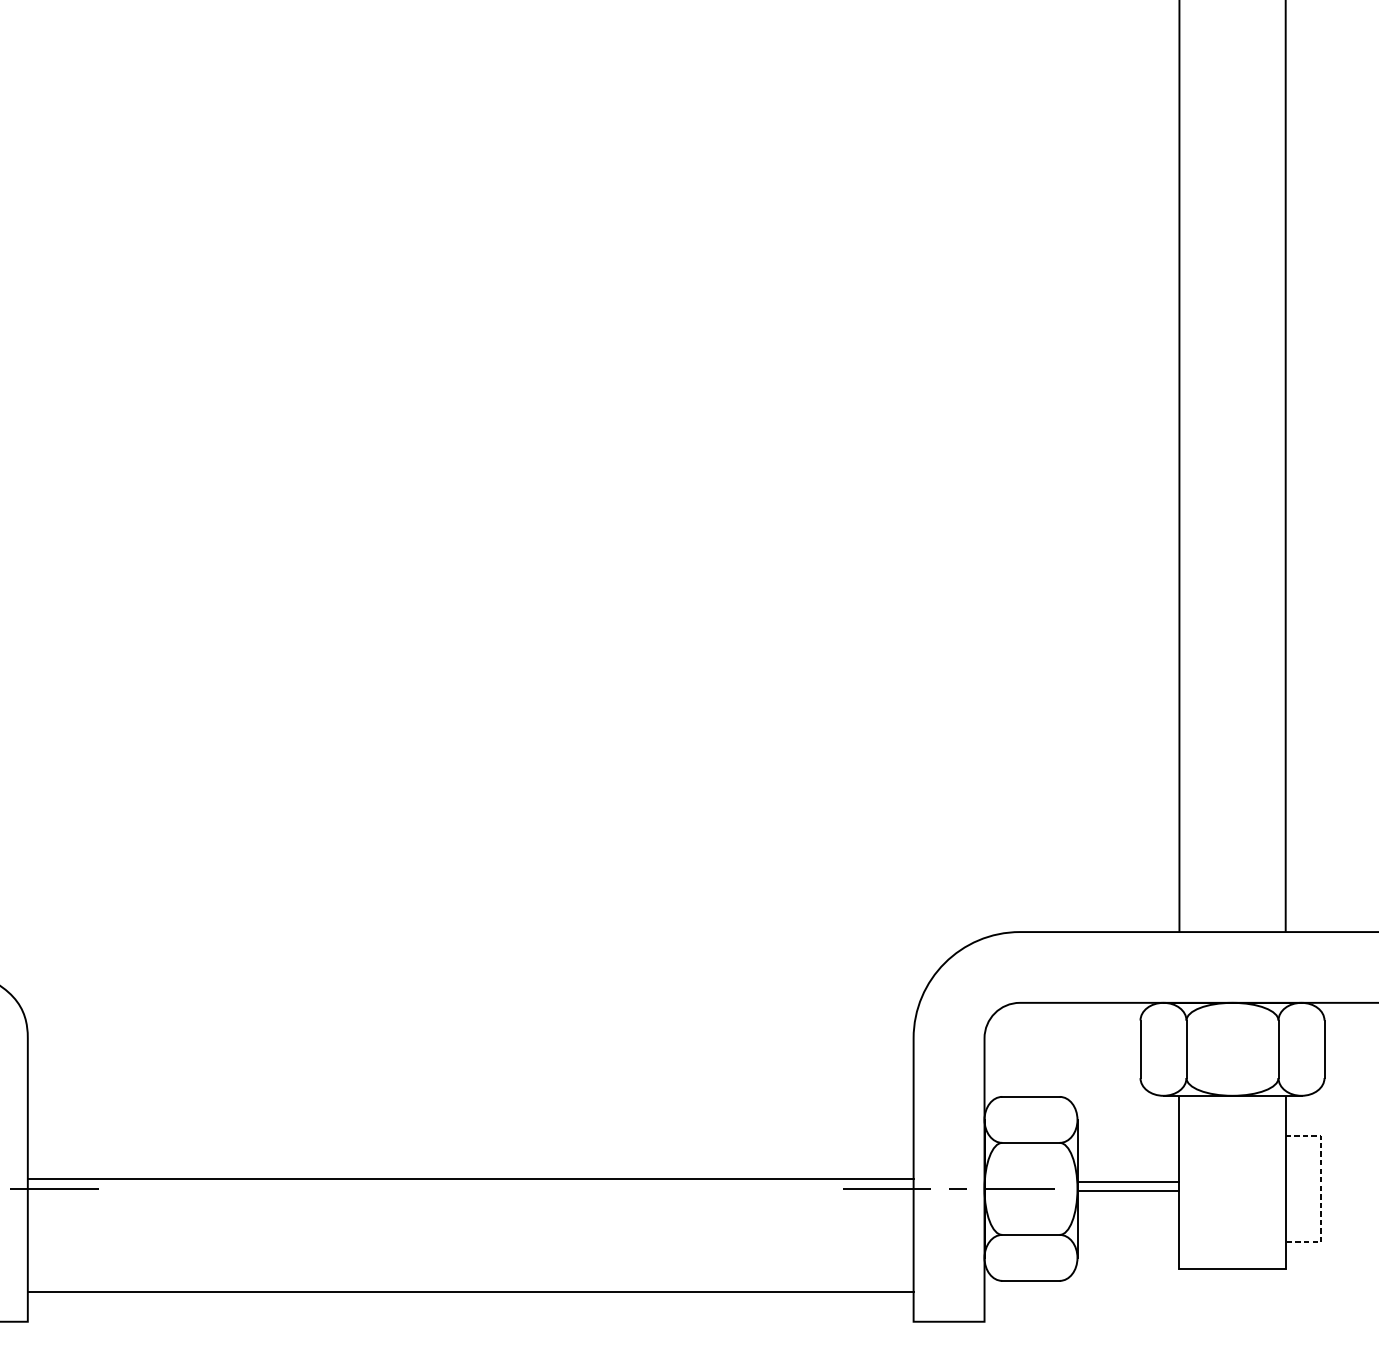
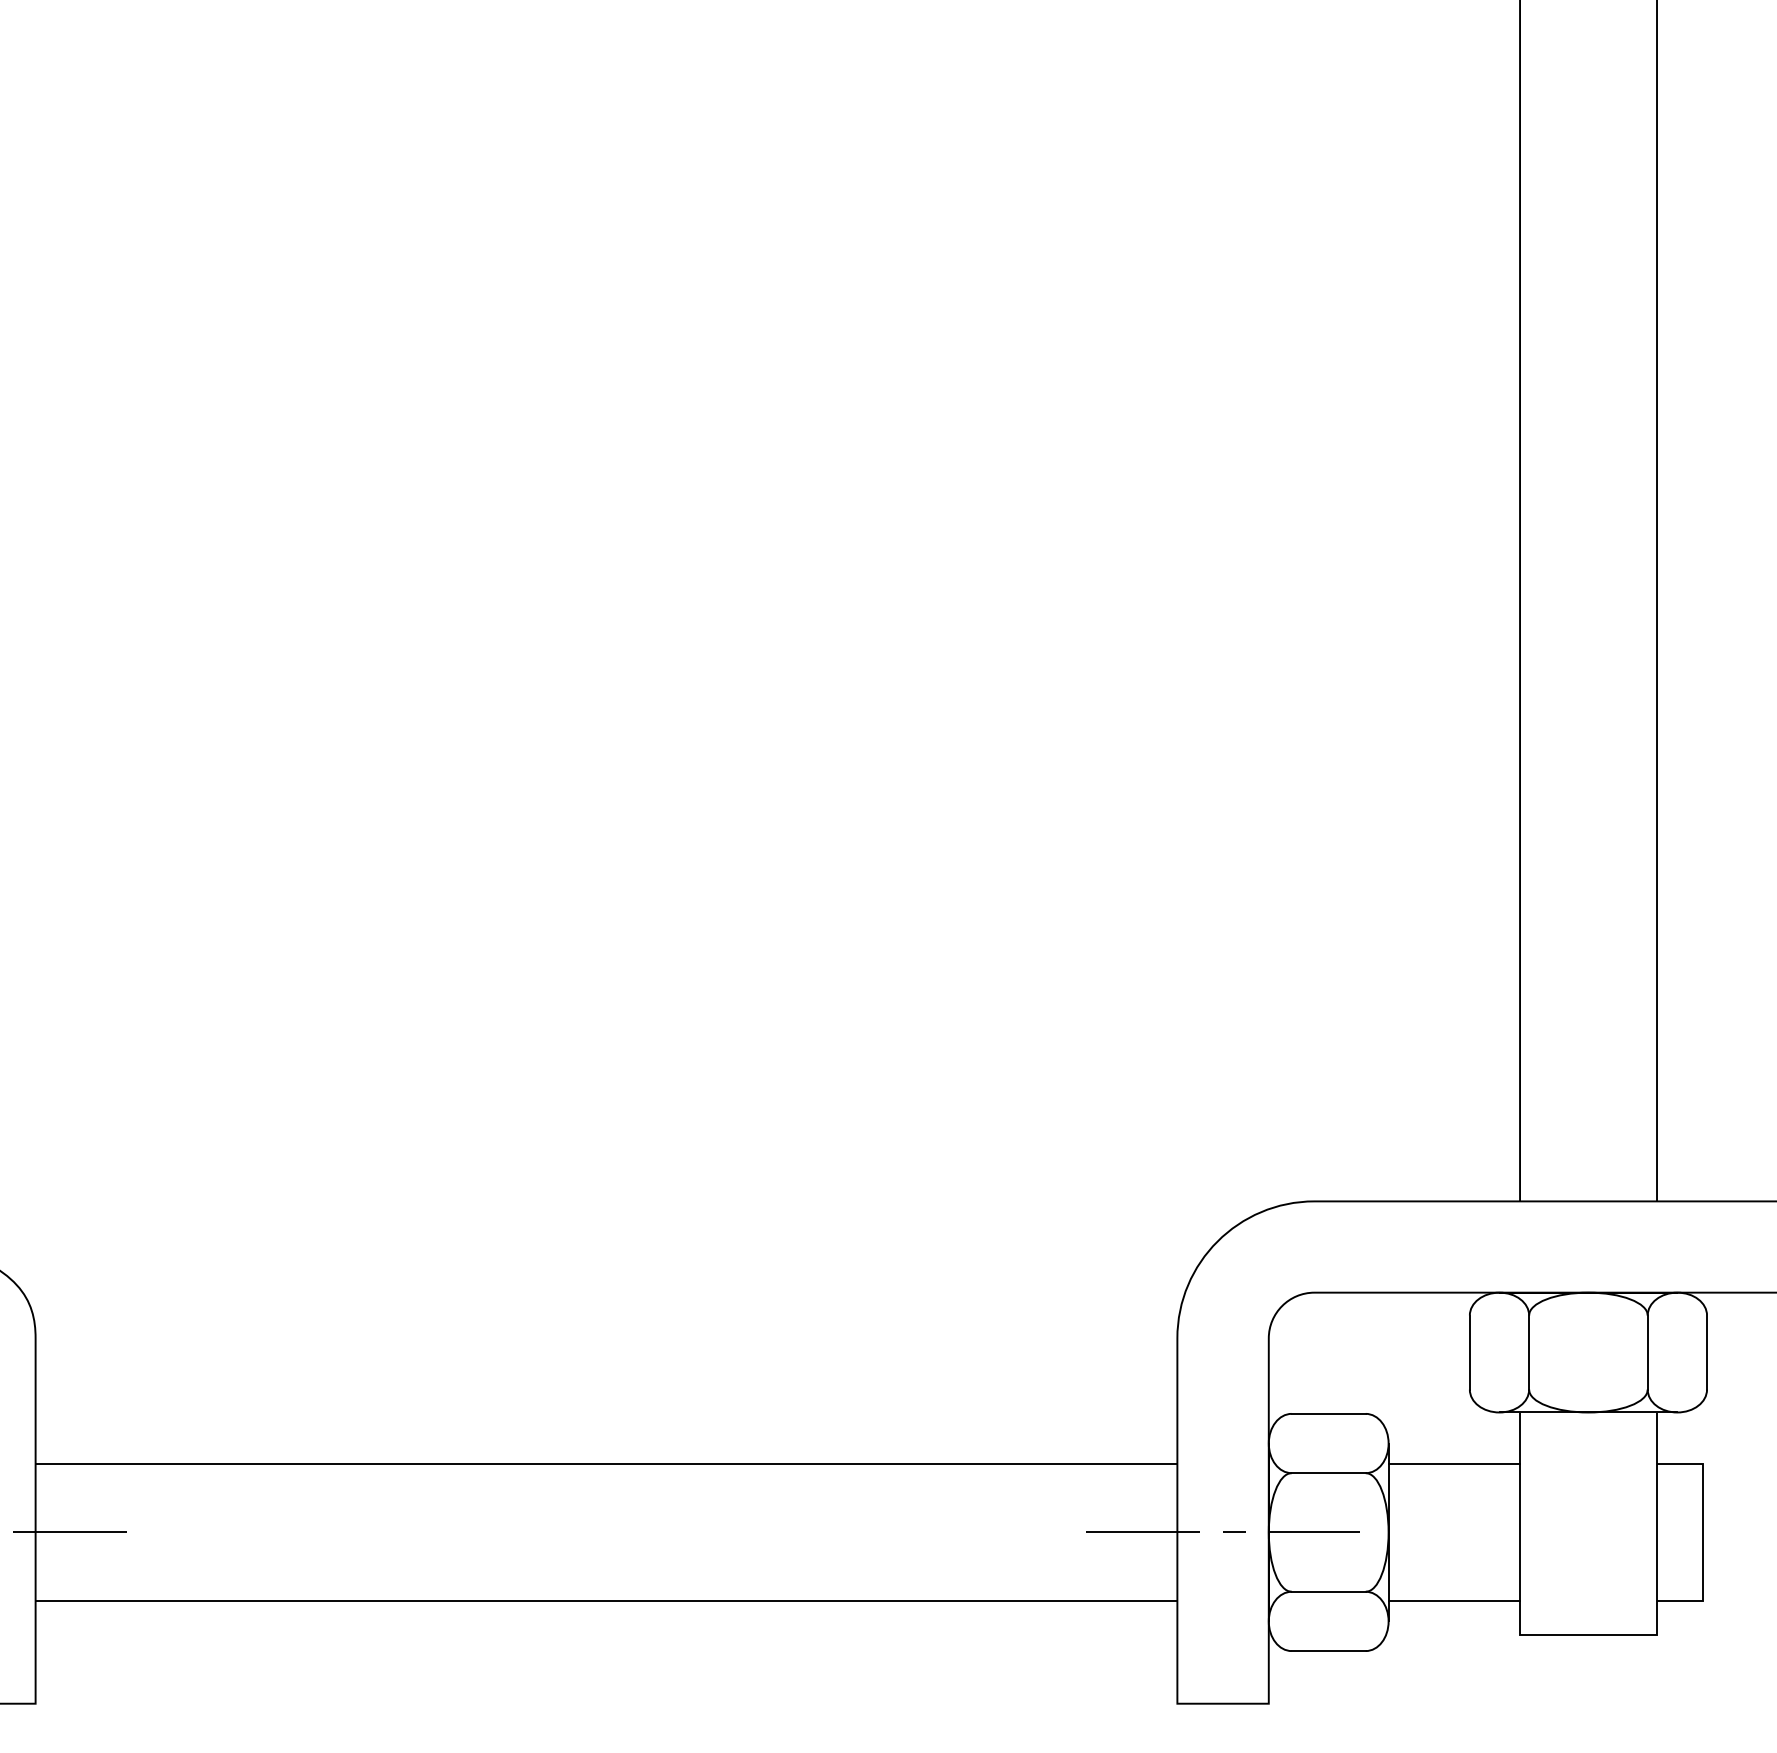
line: (470, 1178) -> (606, 1463), moved
line: (1128, 1181) -> (1454, 1601), moved
line: (1321, 1188) -> (1702, 1532), dashed -> solid
line: (1128, 1190) -> (1454, 1463), moved
line: (470, 1292) -> (606, 1601), moved

